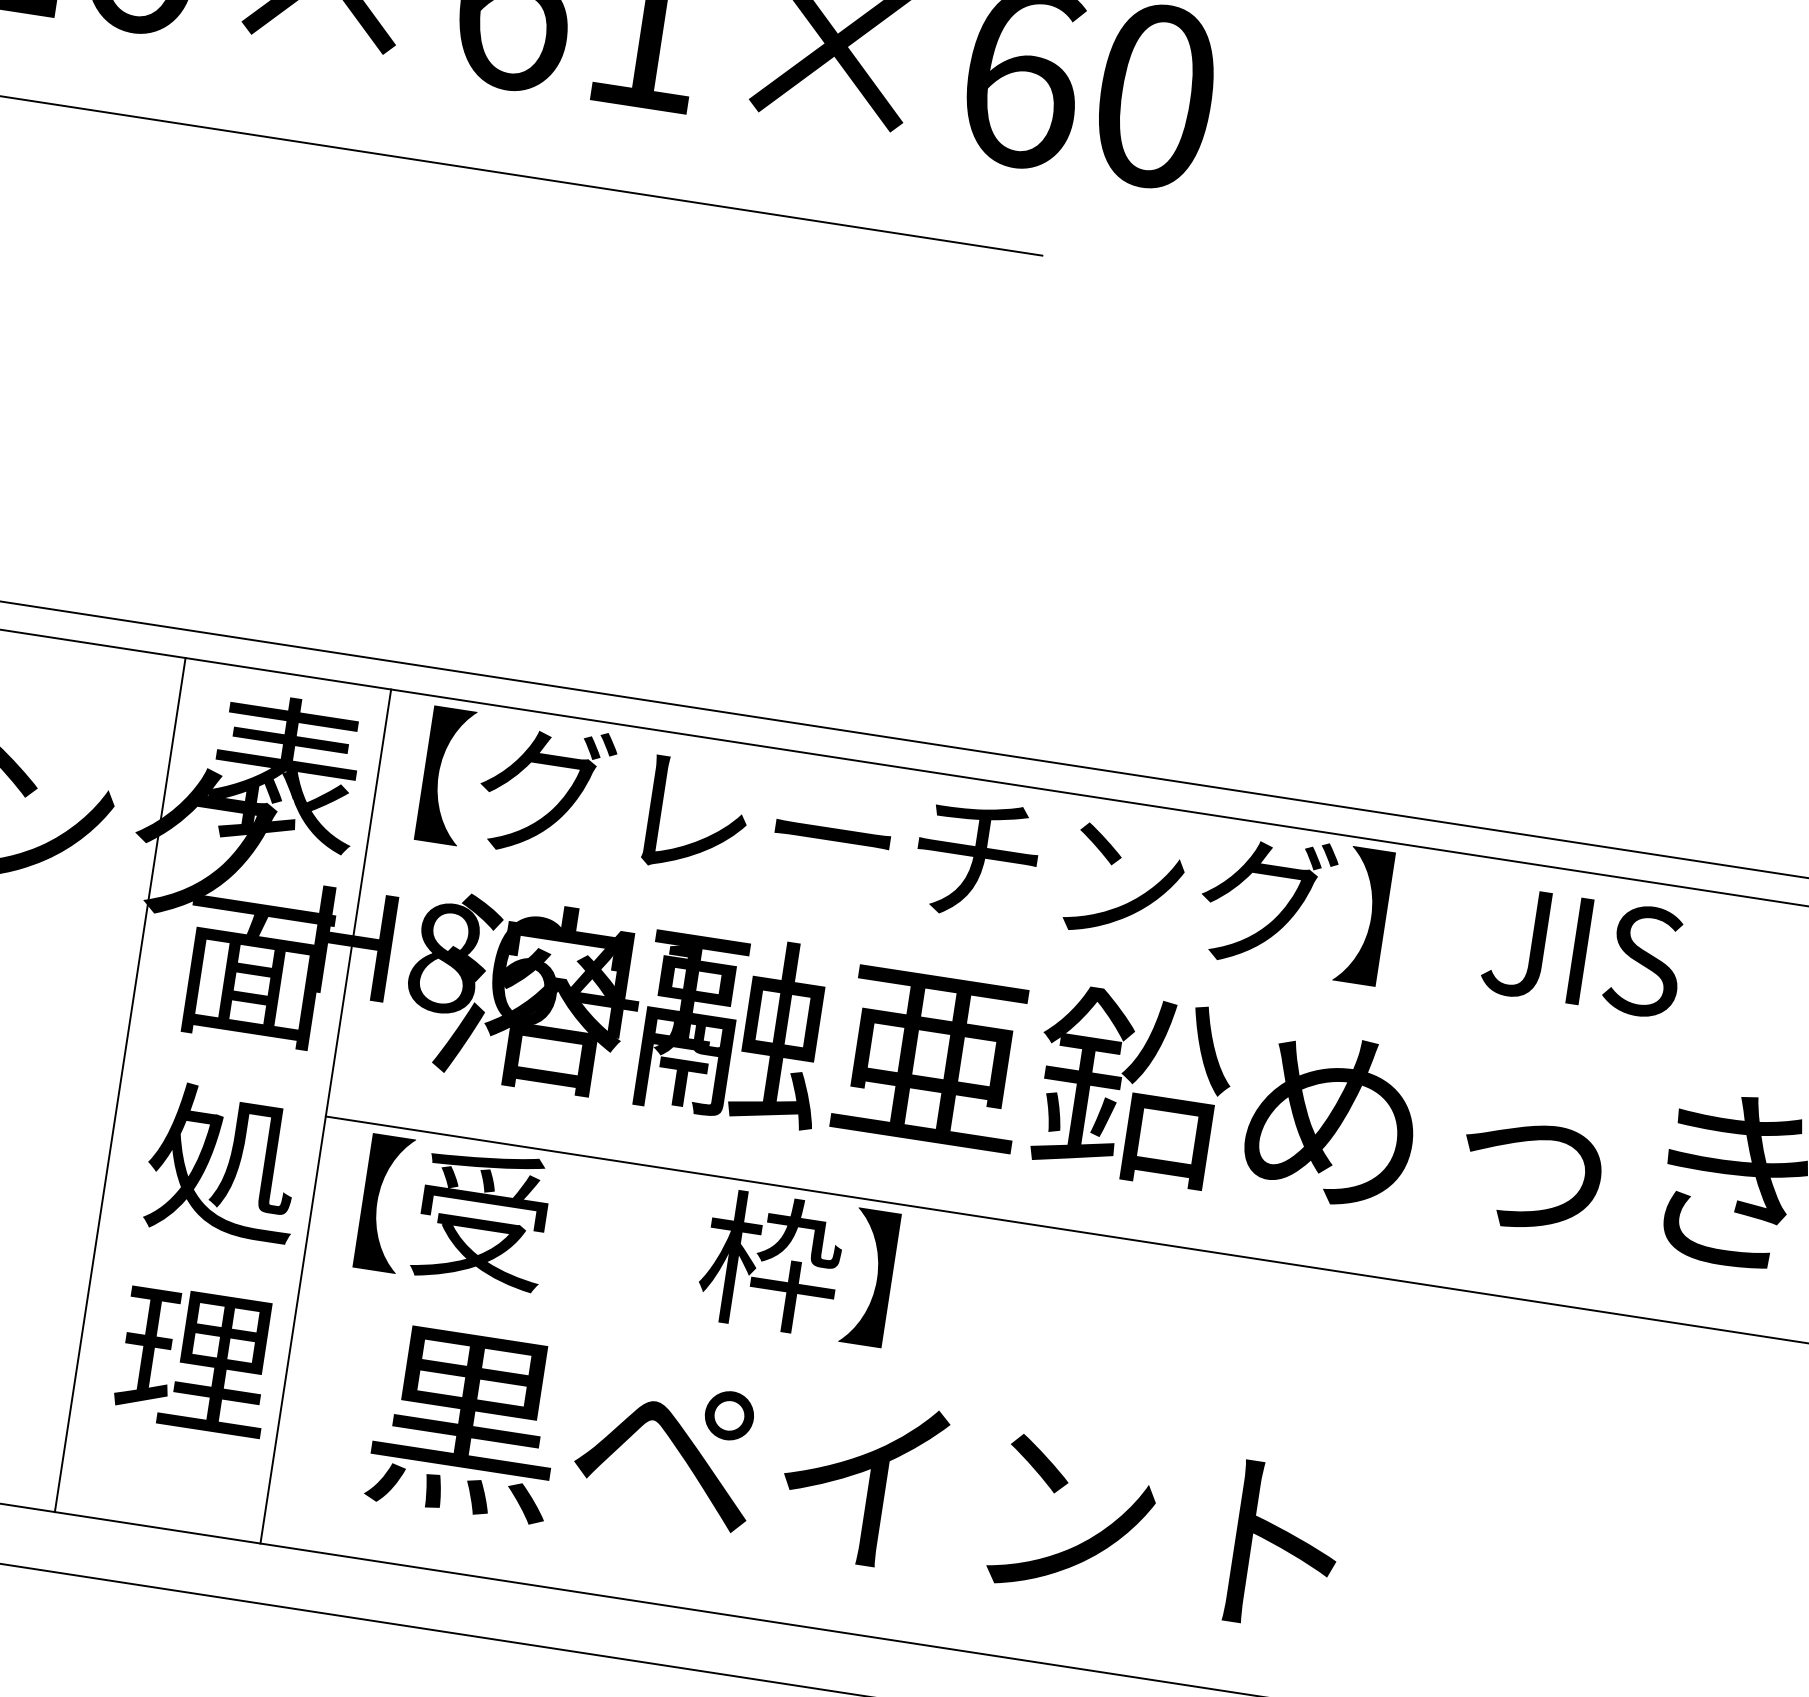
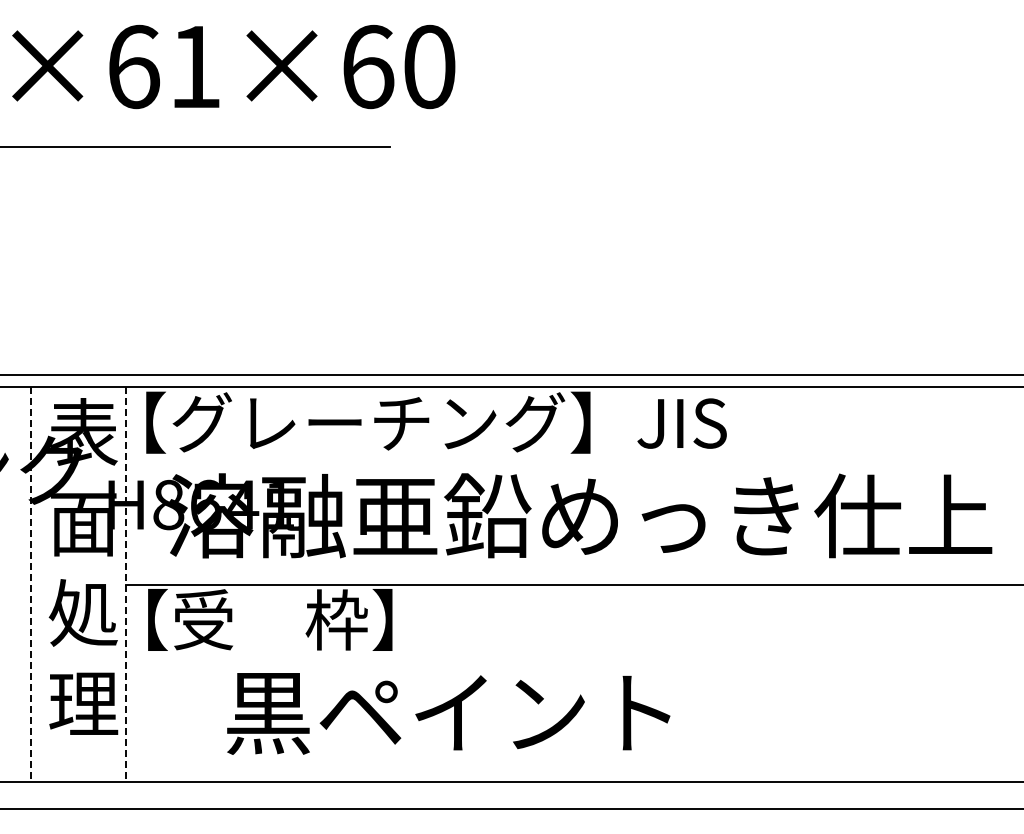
line: (119, 1086) -> (30, 585), solid -> dashed
line: (325, 1118) -> (125, 585), solid -> dashed
text: (856, 1482) -> (448, 713), moved

